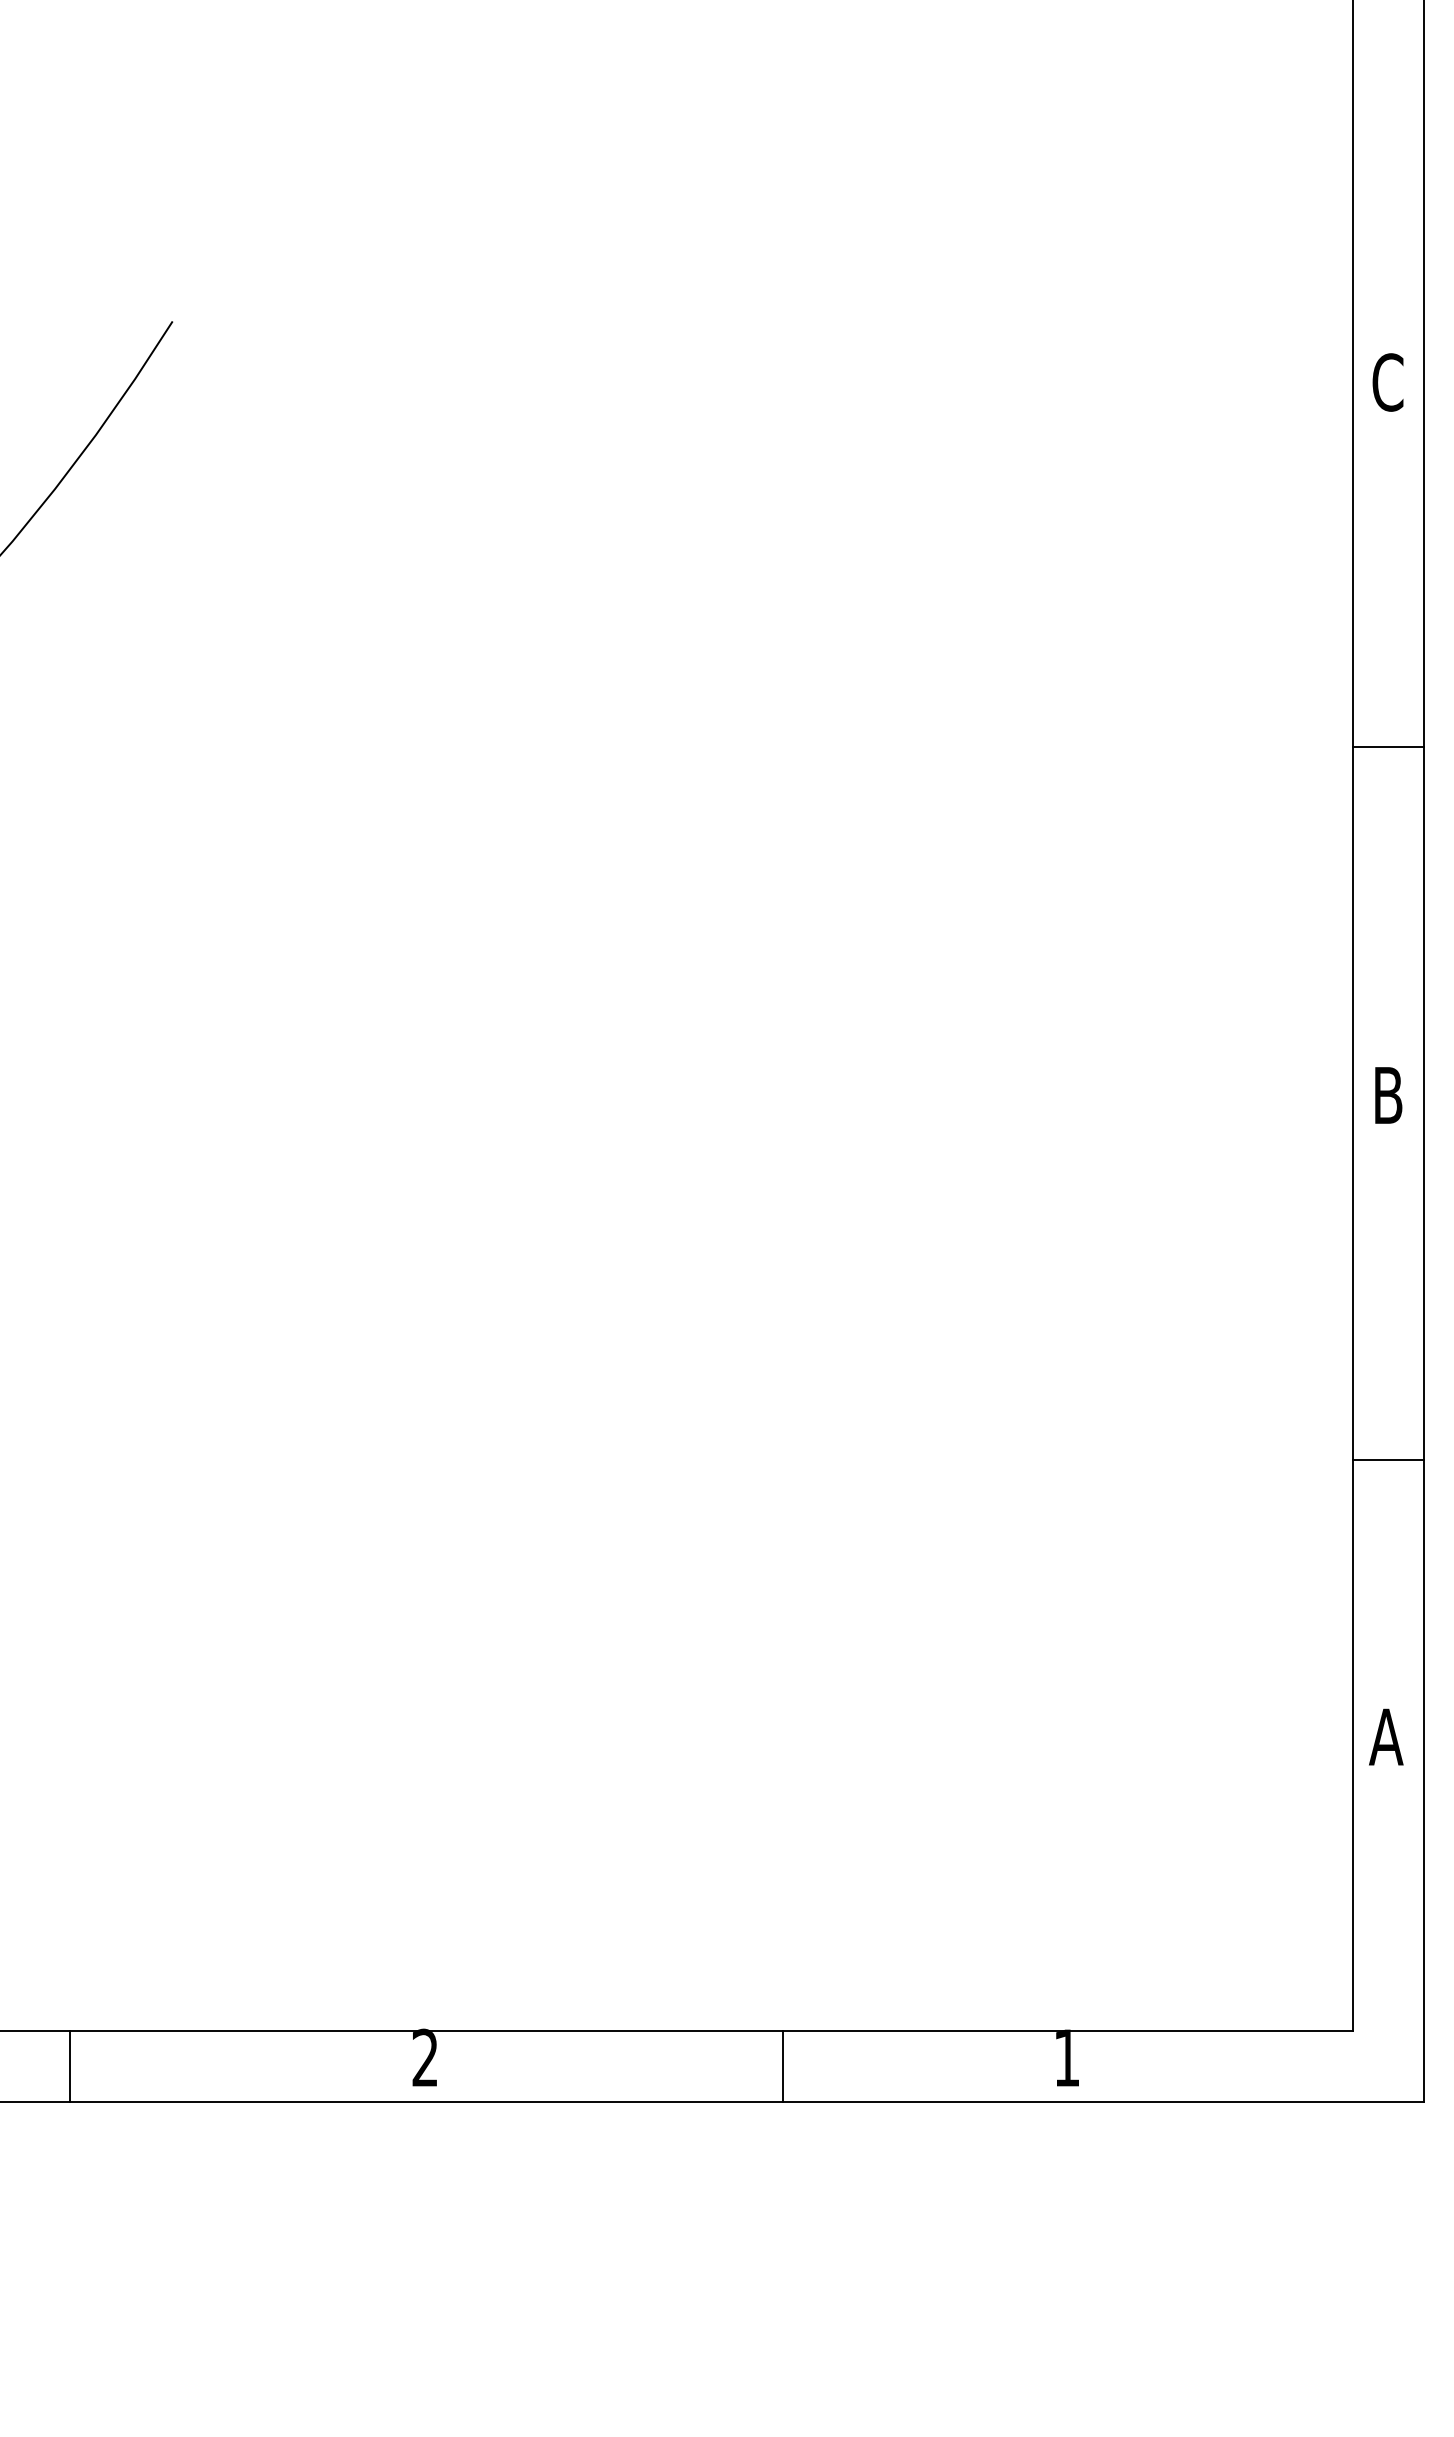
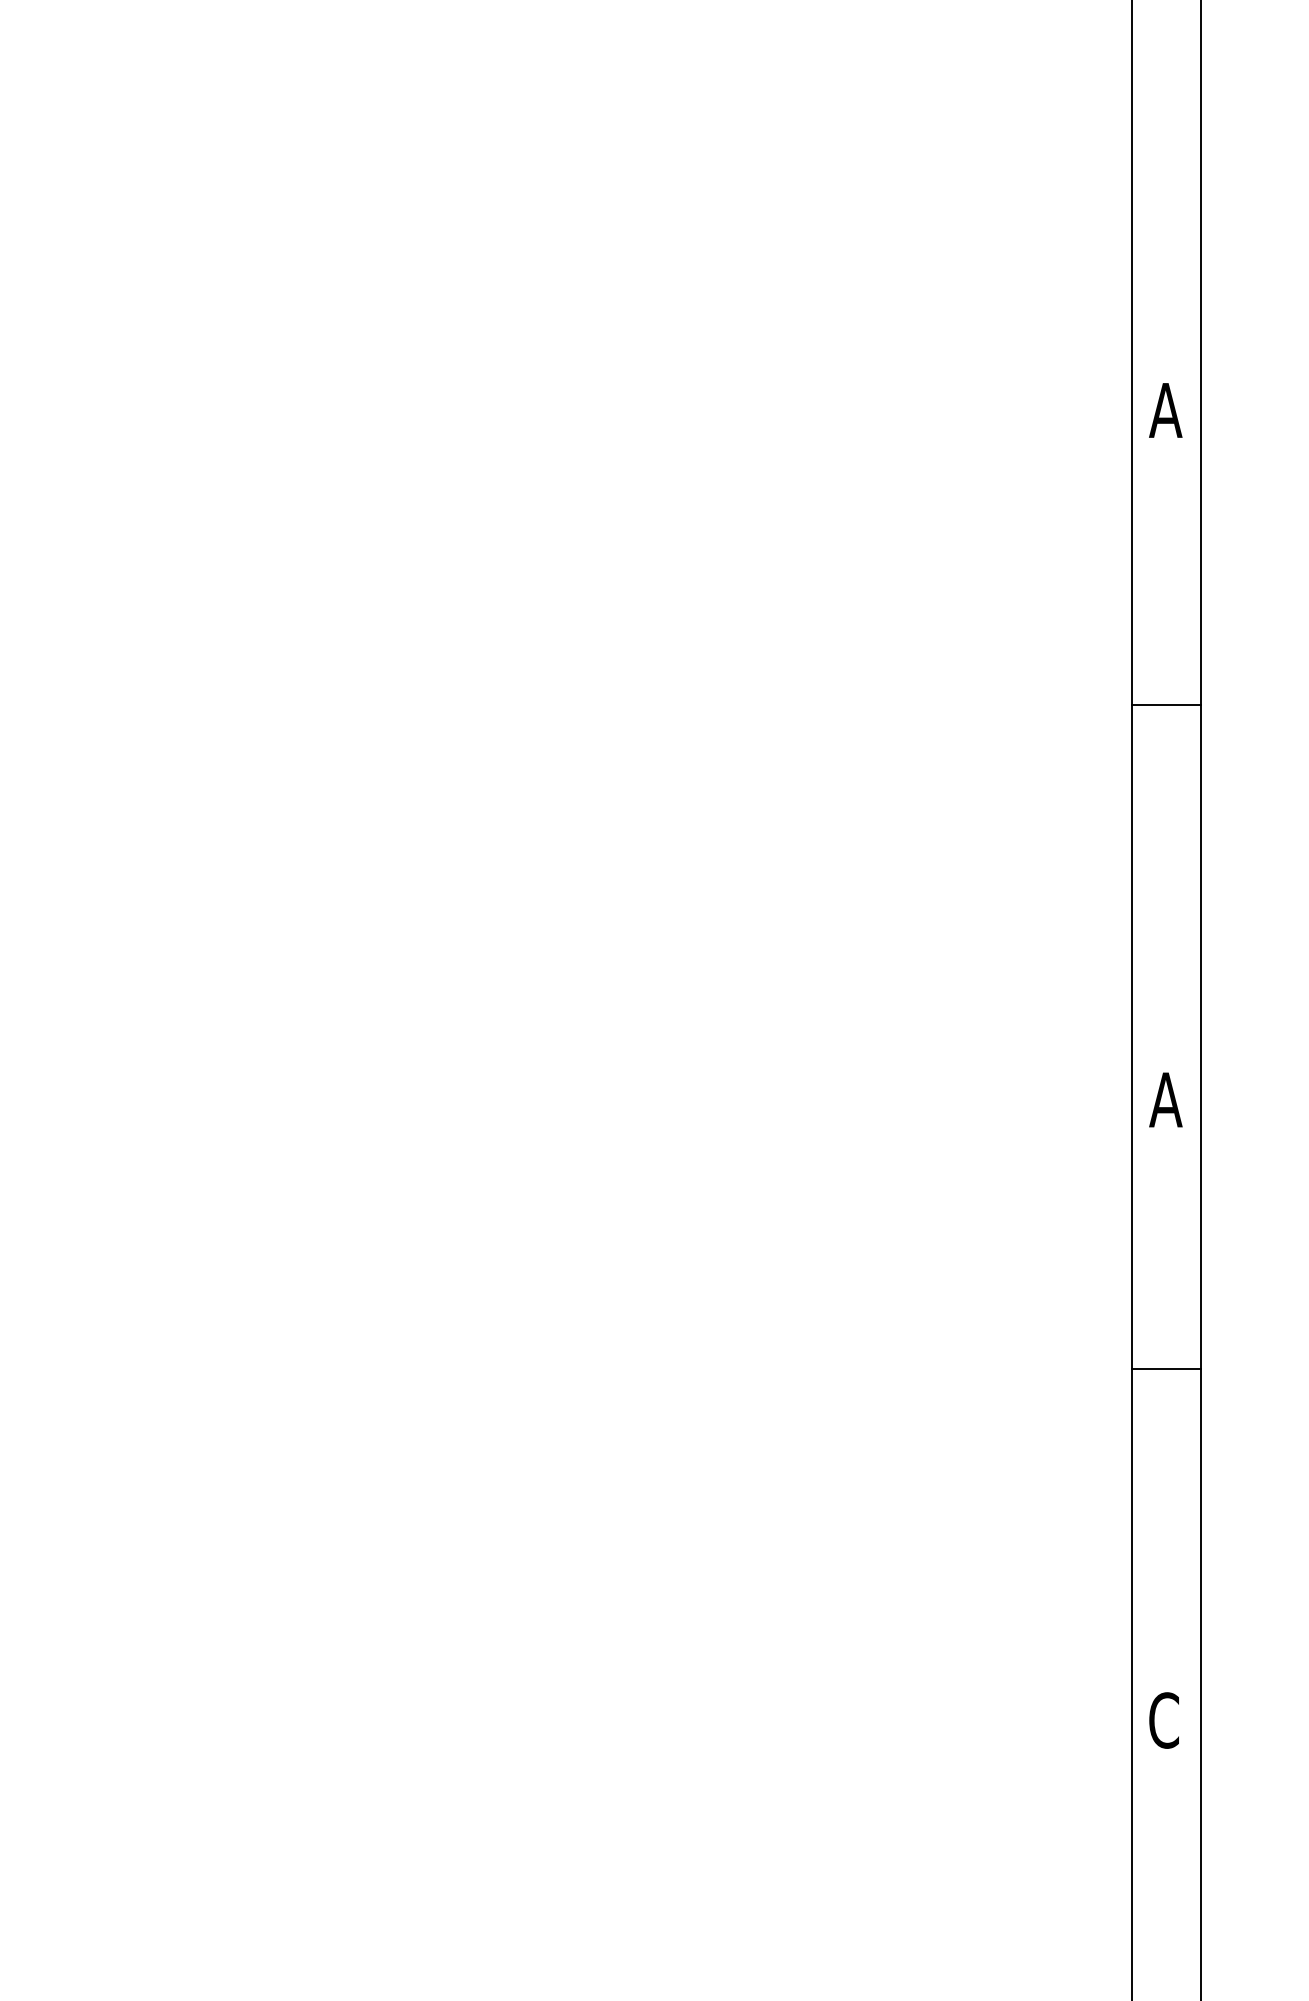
text: (1387, 382) -> (1165, 410), C -> A
line: (1388, 747) -> (1166, 705), moved
text: (1387, 1095) -> (1165, 1100), B -> A
line: (1388, 1460) -> (1166, 1368), moved
text: (1386, 1736) -> (1164, 1719), A -> C

